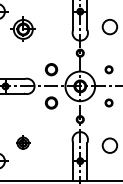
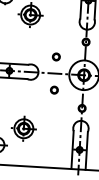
part: (51, 69) -> (56, 56), size x0.62
part: (51, 102) -> (54, 89), size x0.62
part: (22, 142) -> (23, 127), size x1.67

